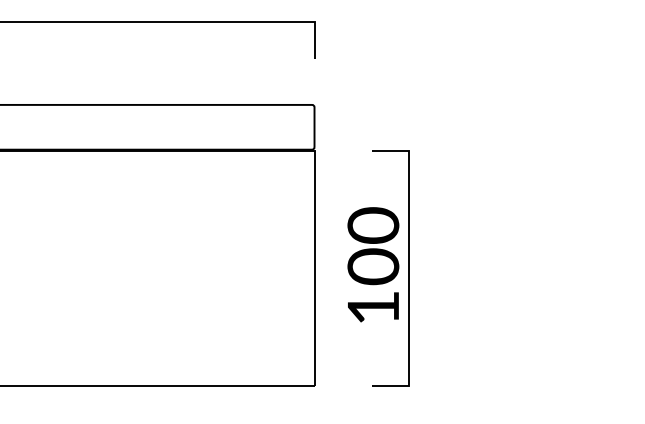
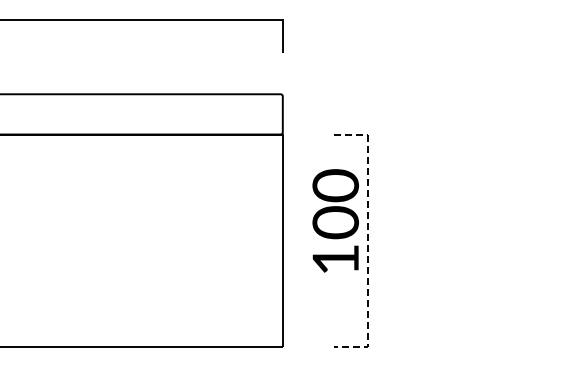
text: (373, 264) -> (335, 220), moved
line: (408, 268) -> (367, 241), solid -> dashed

